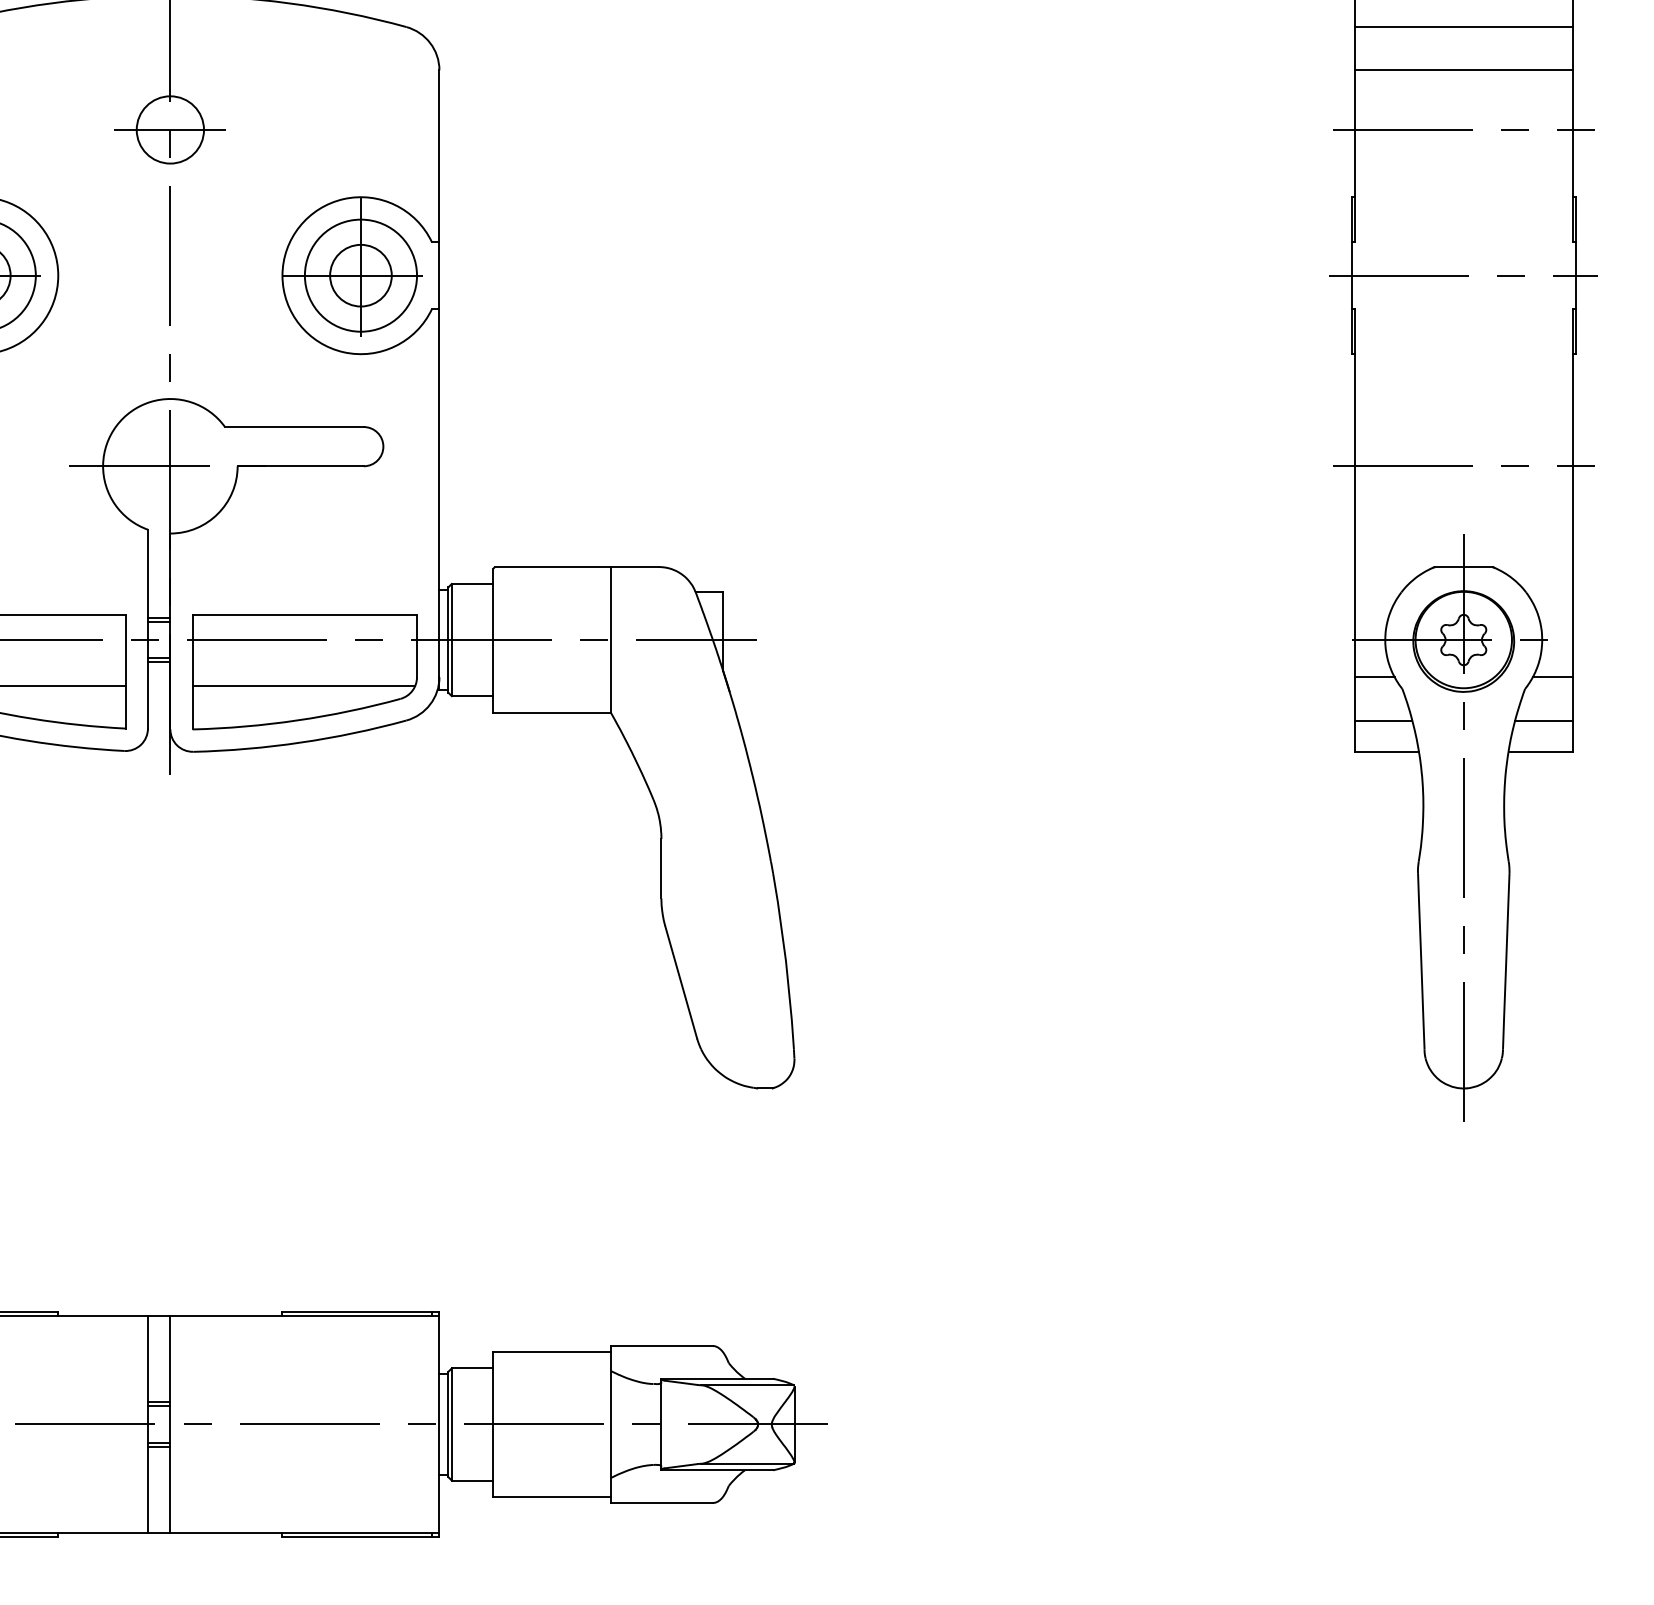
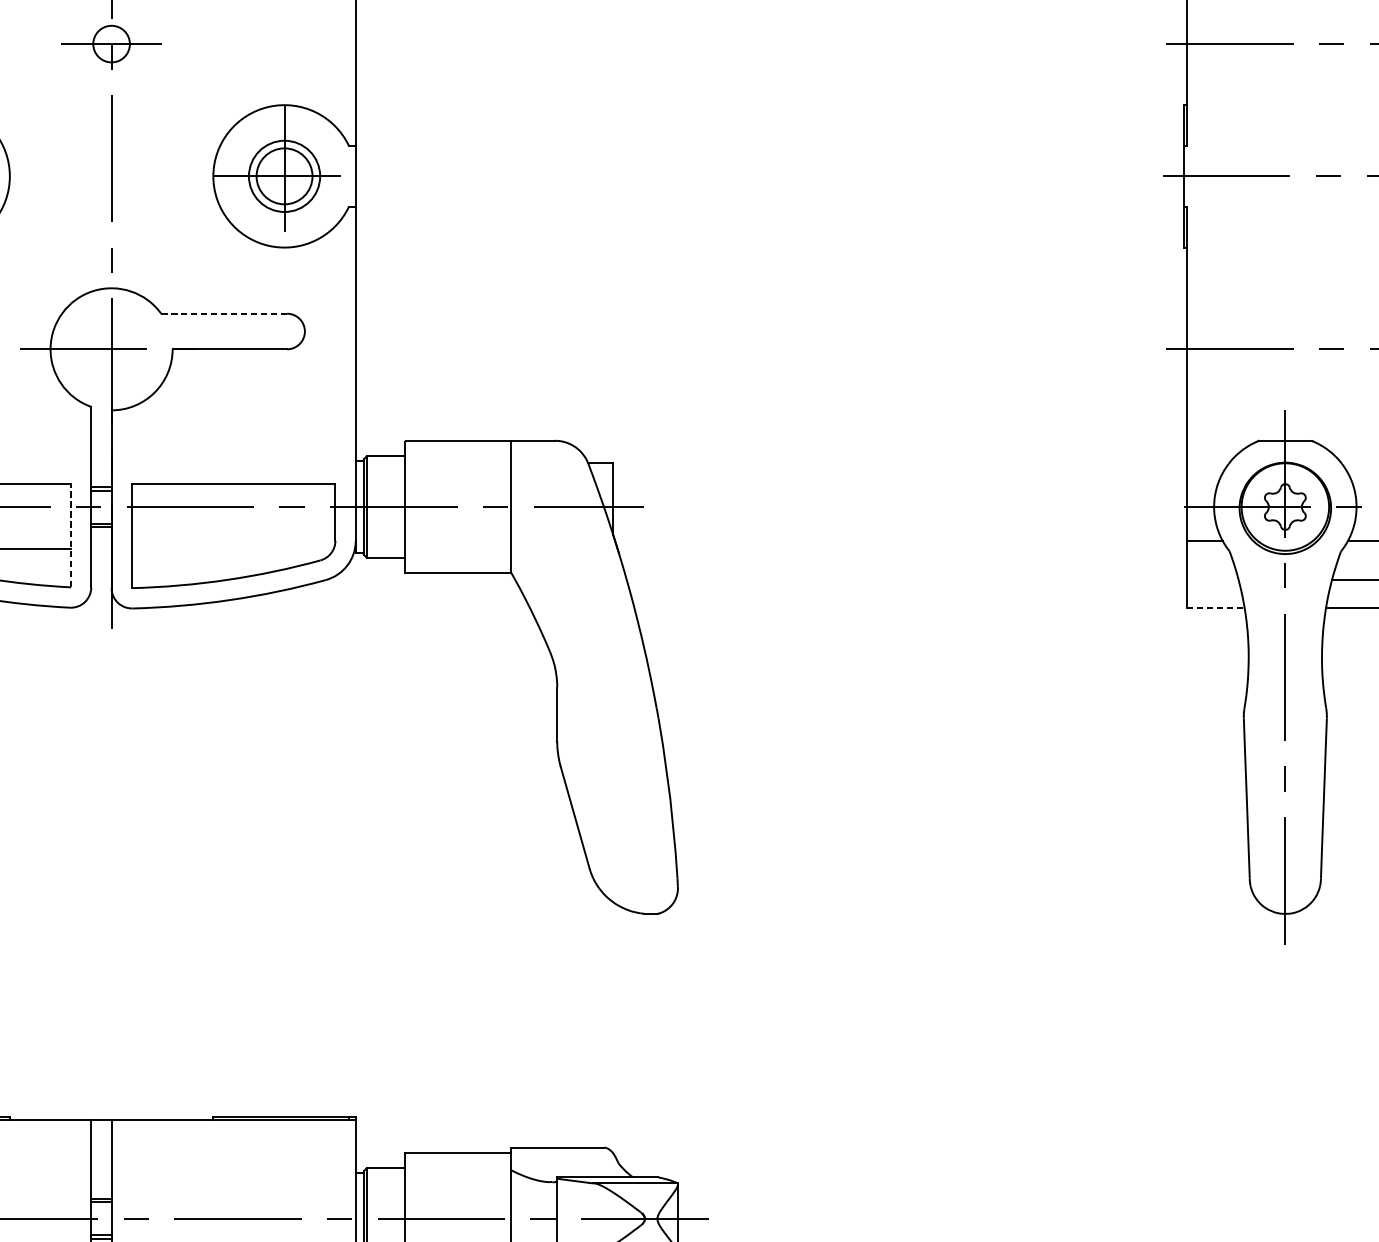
circle: (170, 129) -> (111, 43), size x0.6
circle: (360, 275) -> (284, 176), size x0.7
line: (294, 427) -> (224, 314), solid -> dashed
line: (125, 671) -> (70, 535), solid -> dashed
line: (303, 686) -> (232, 549), removed
line: (1383, 720) -> (1212, 580), removed
line: (1386, 751) -> (1215, 608), solid -> dashed

